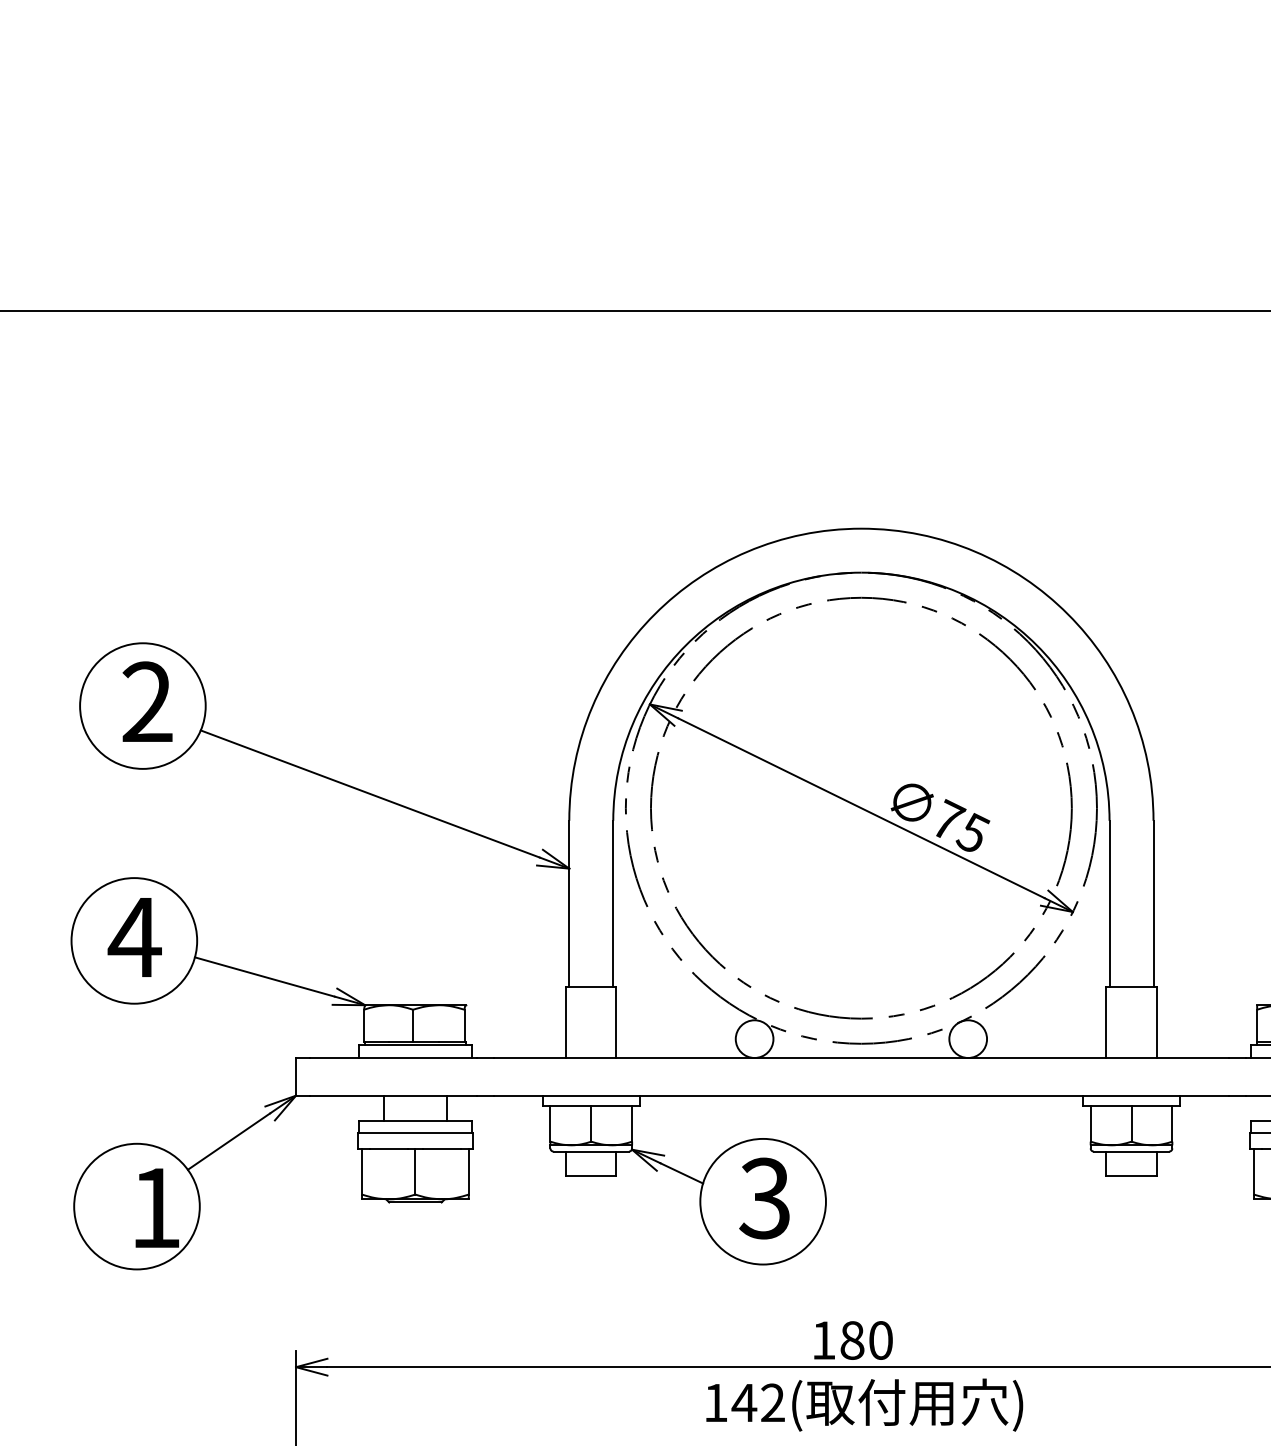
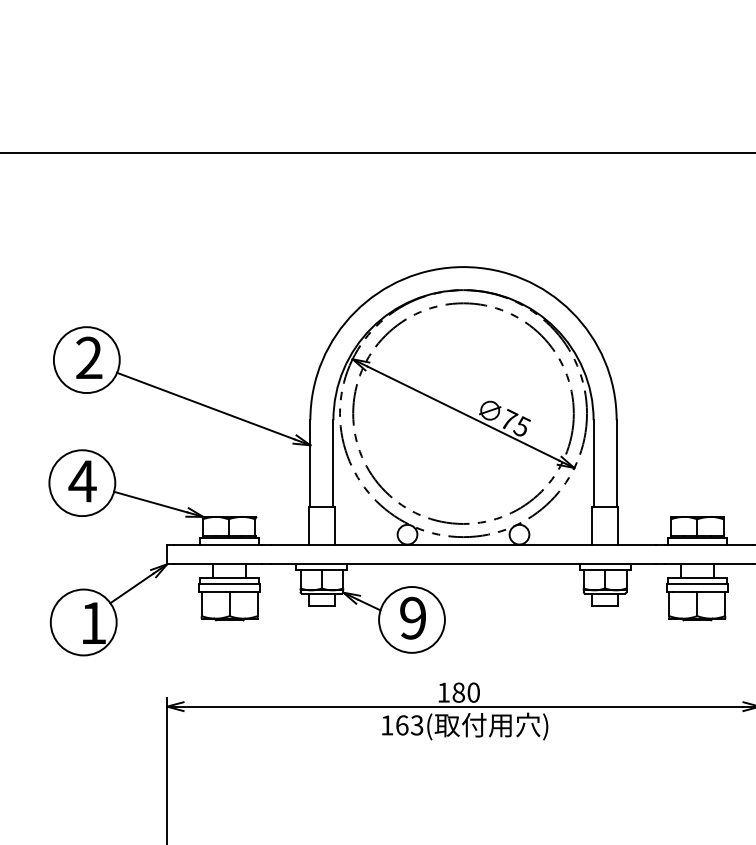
text: (764, 1197) -> (412, 617), 3 -> 9
text: (758, 1403) -> (409, 725), 142( -> 163(

